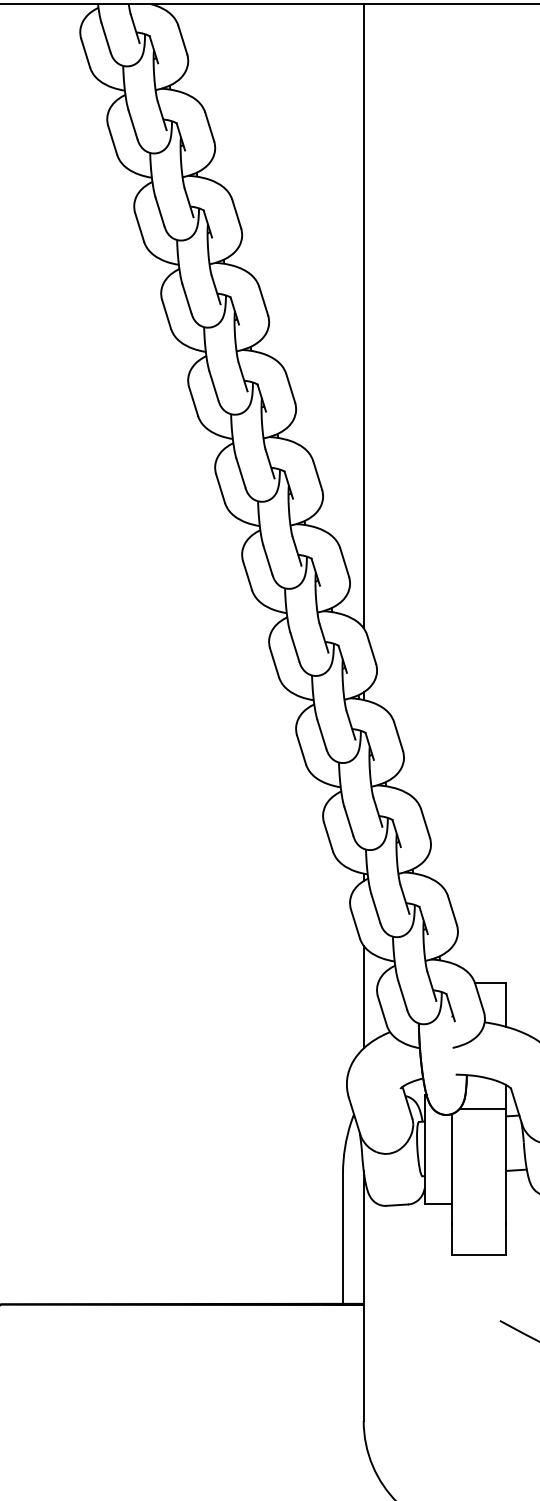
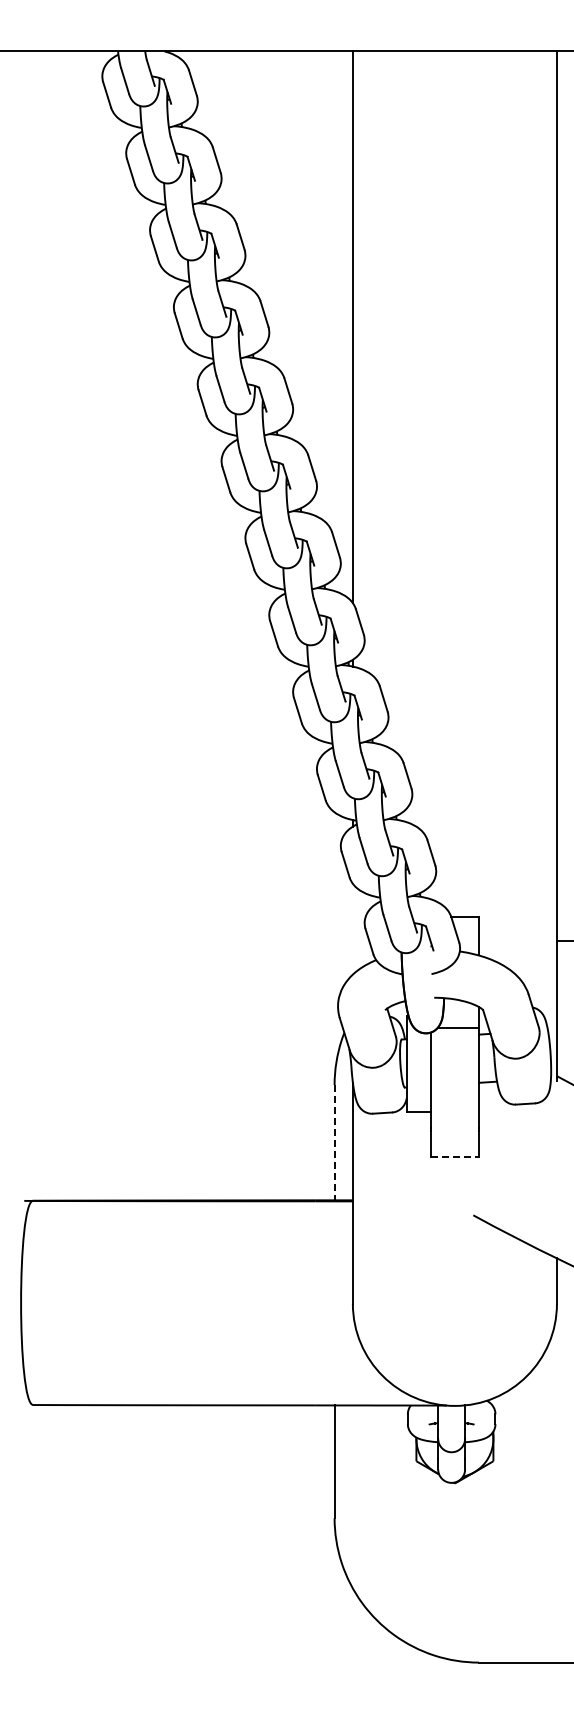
line: (363, 996) -> (352, 928), removed
line: (342, 1238) -> (334, 1142), solid -> dashed
line: (479, 1255) -> (455, 1157), solid -> dashed

